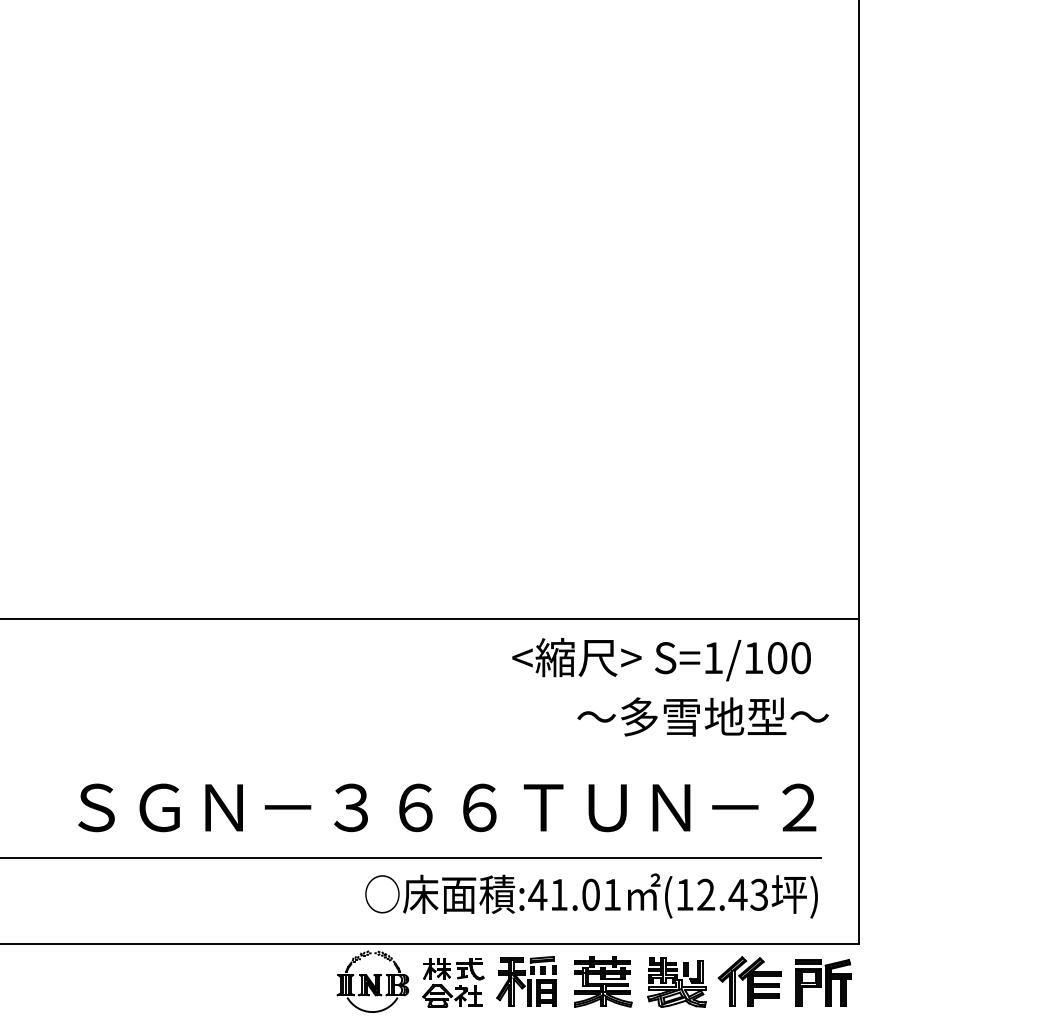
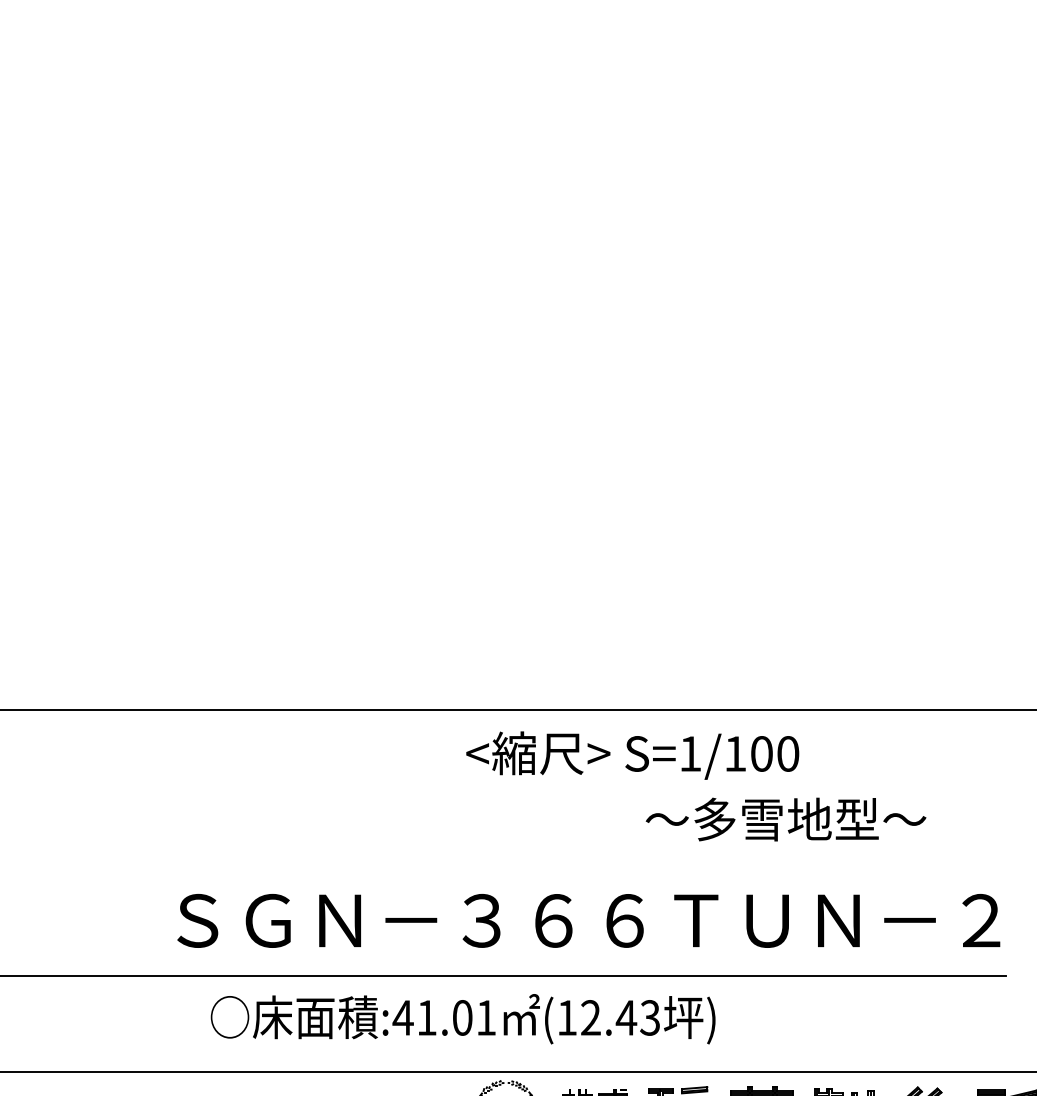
text: (661, 659) -> (632, 755), moved
text: (702, 716) -> (785, 819), moved
text: (591, 895) -> (463, 1018), moved

